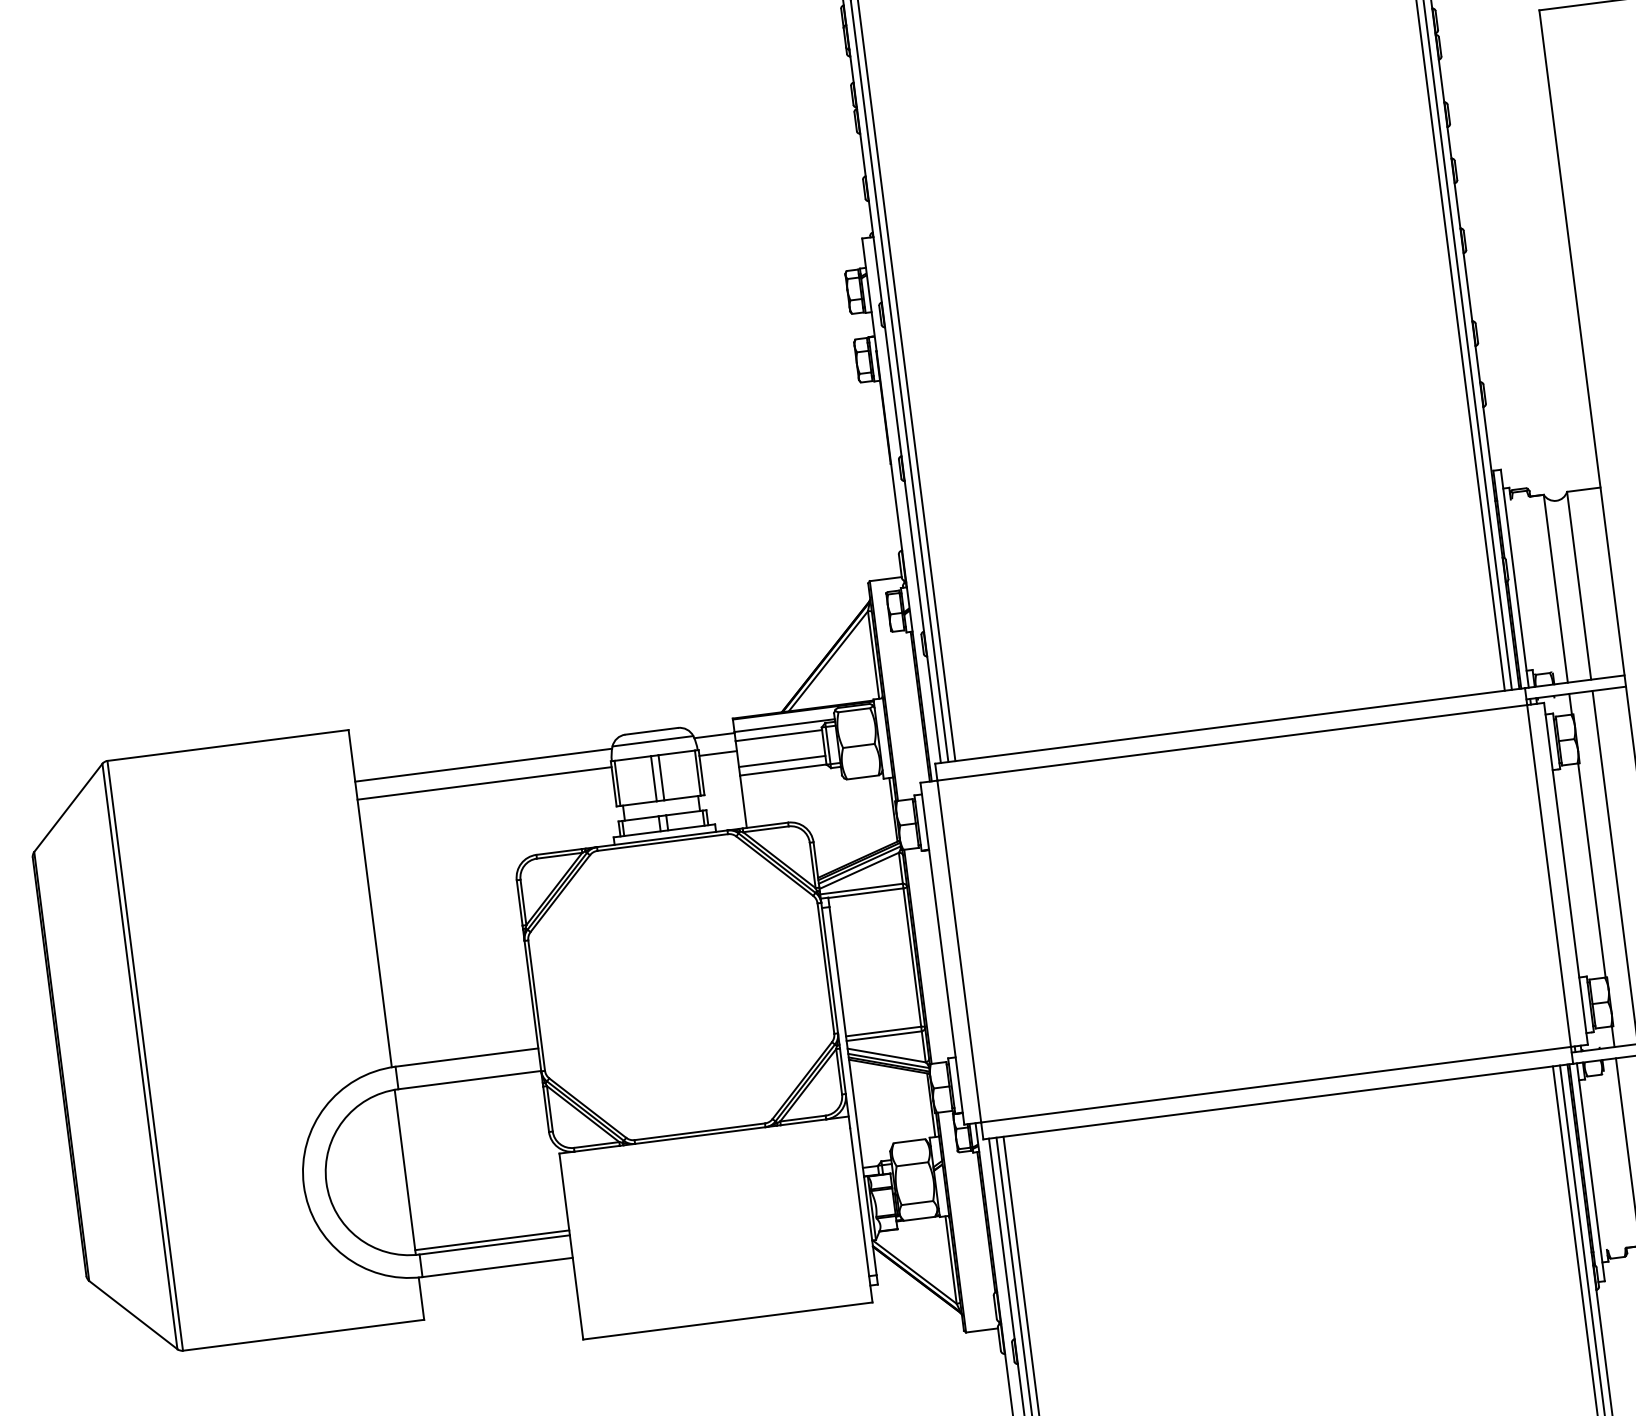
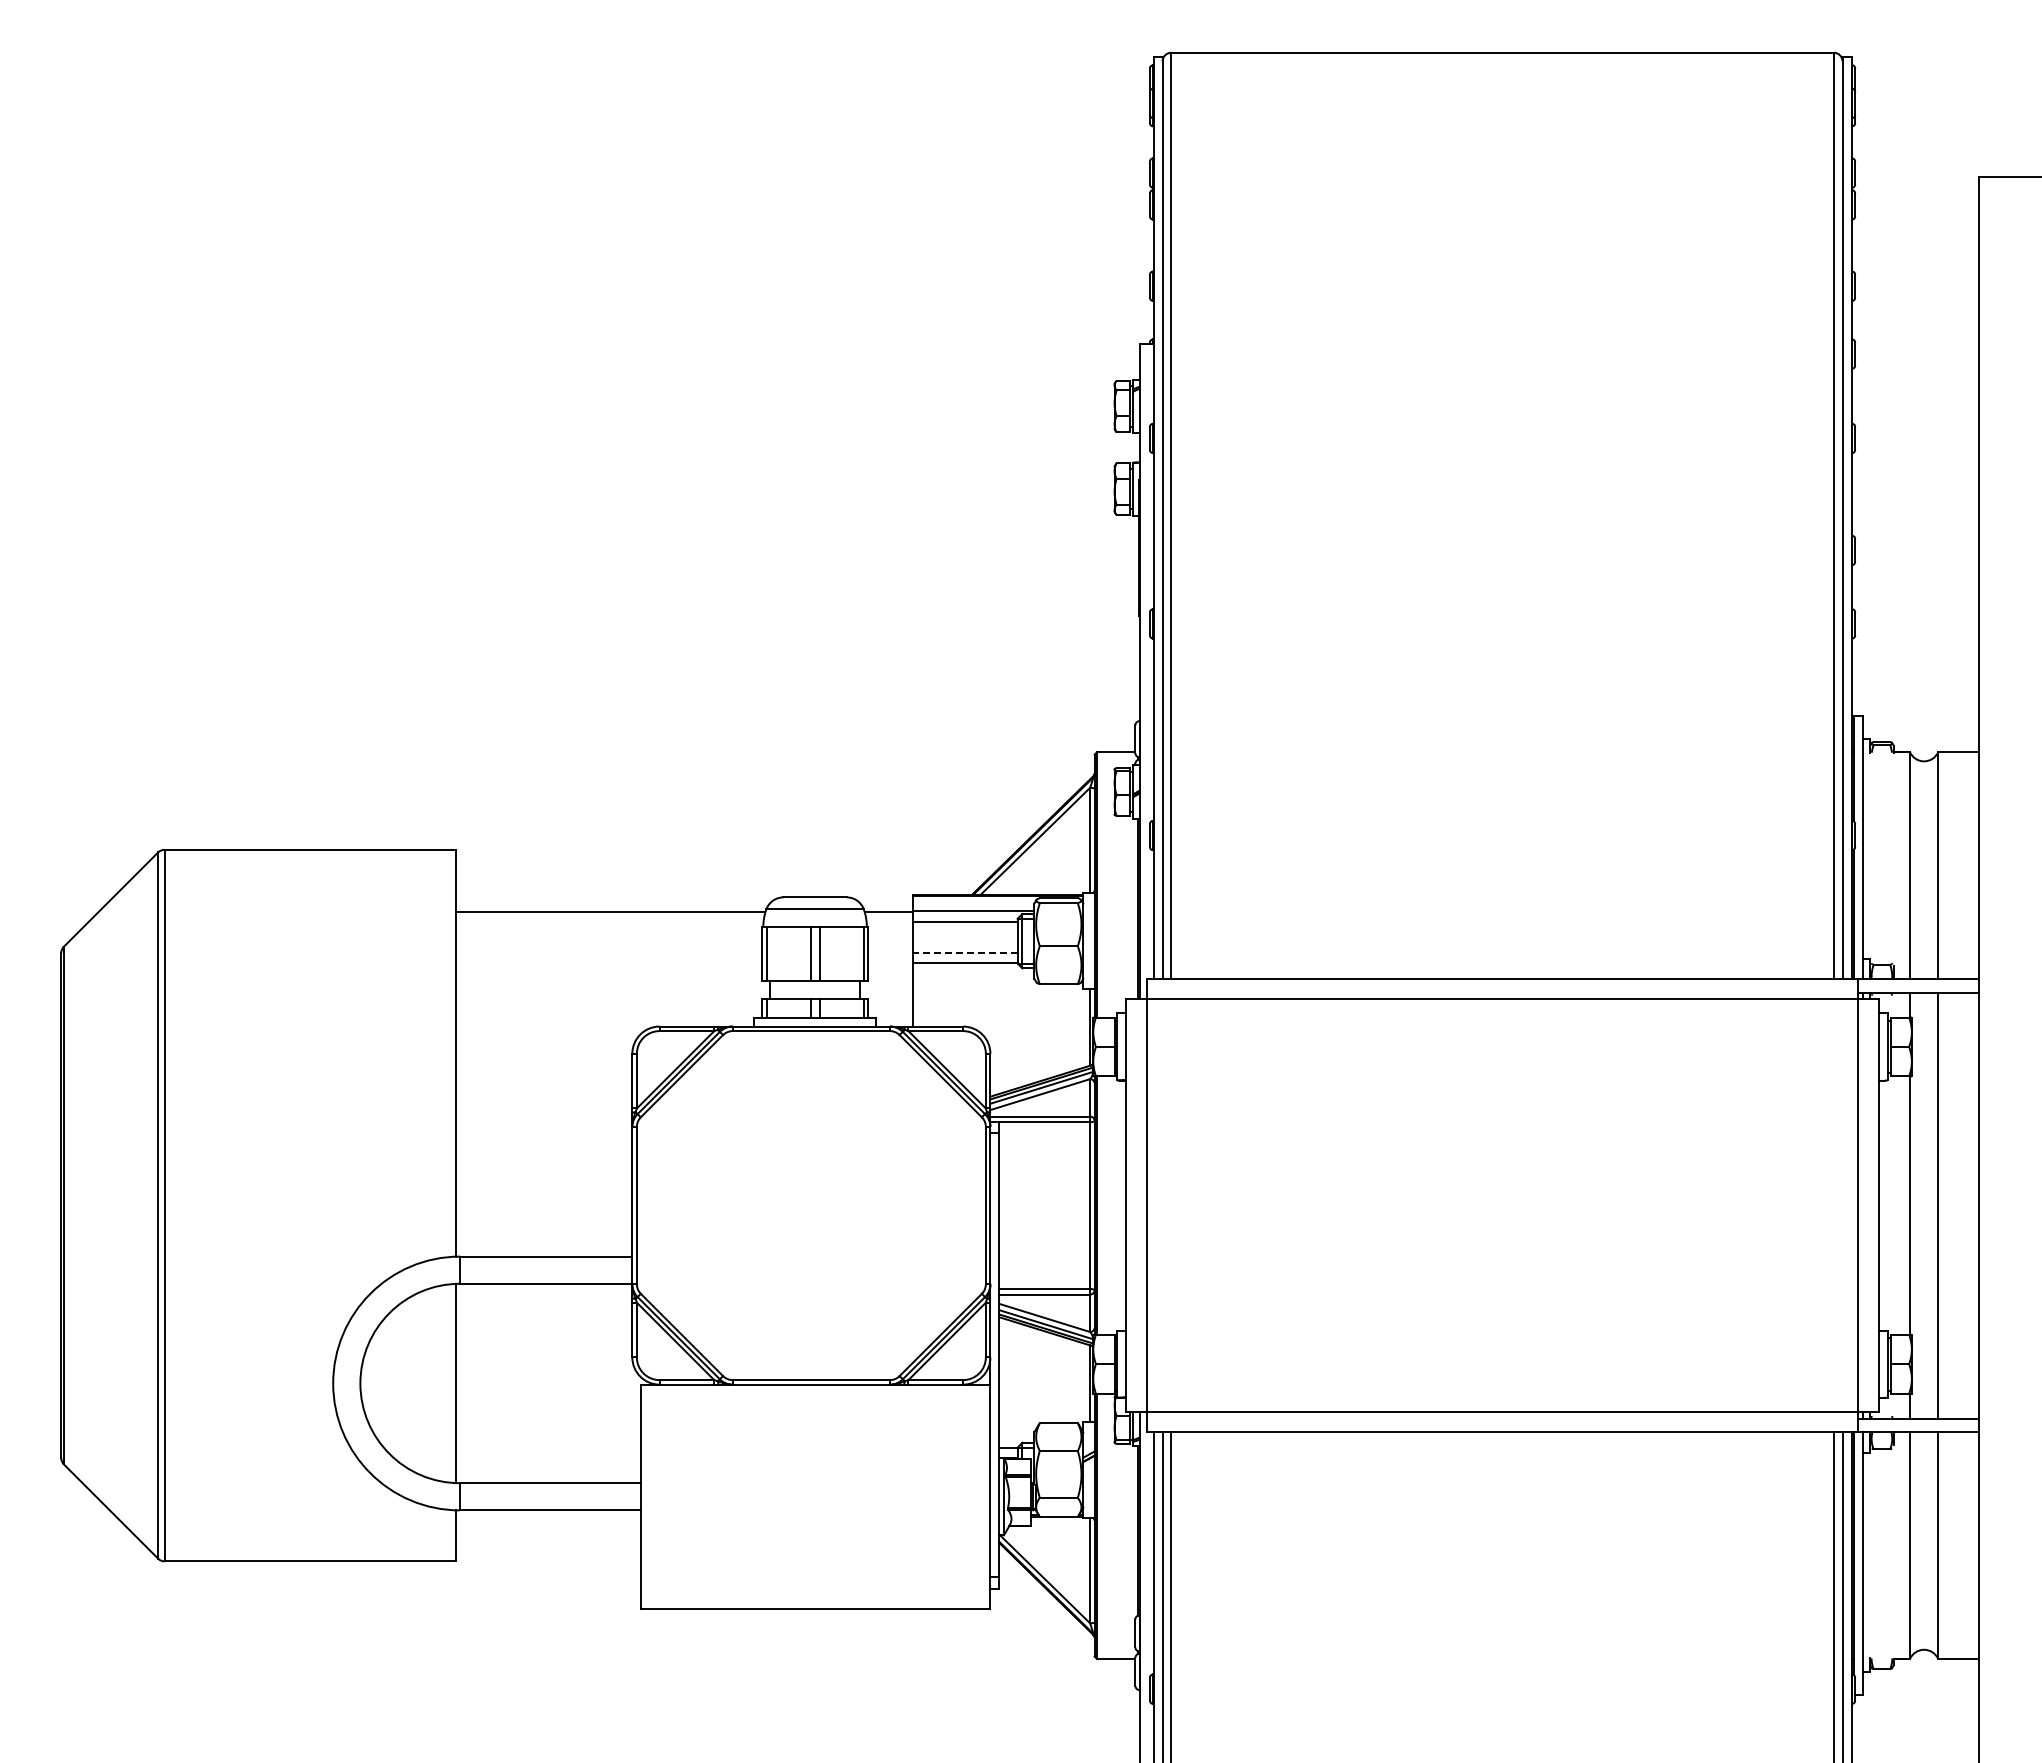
line: (717, 753) -> (890, 933), removed
line: (781, 761) -> (964, 953), solid -> dashed
line: (484, 783) -> (608, 933), removed
line: (492, 1240) -> (548, 1477), removed

